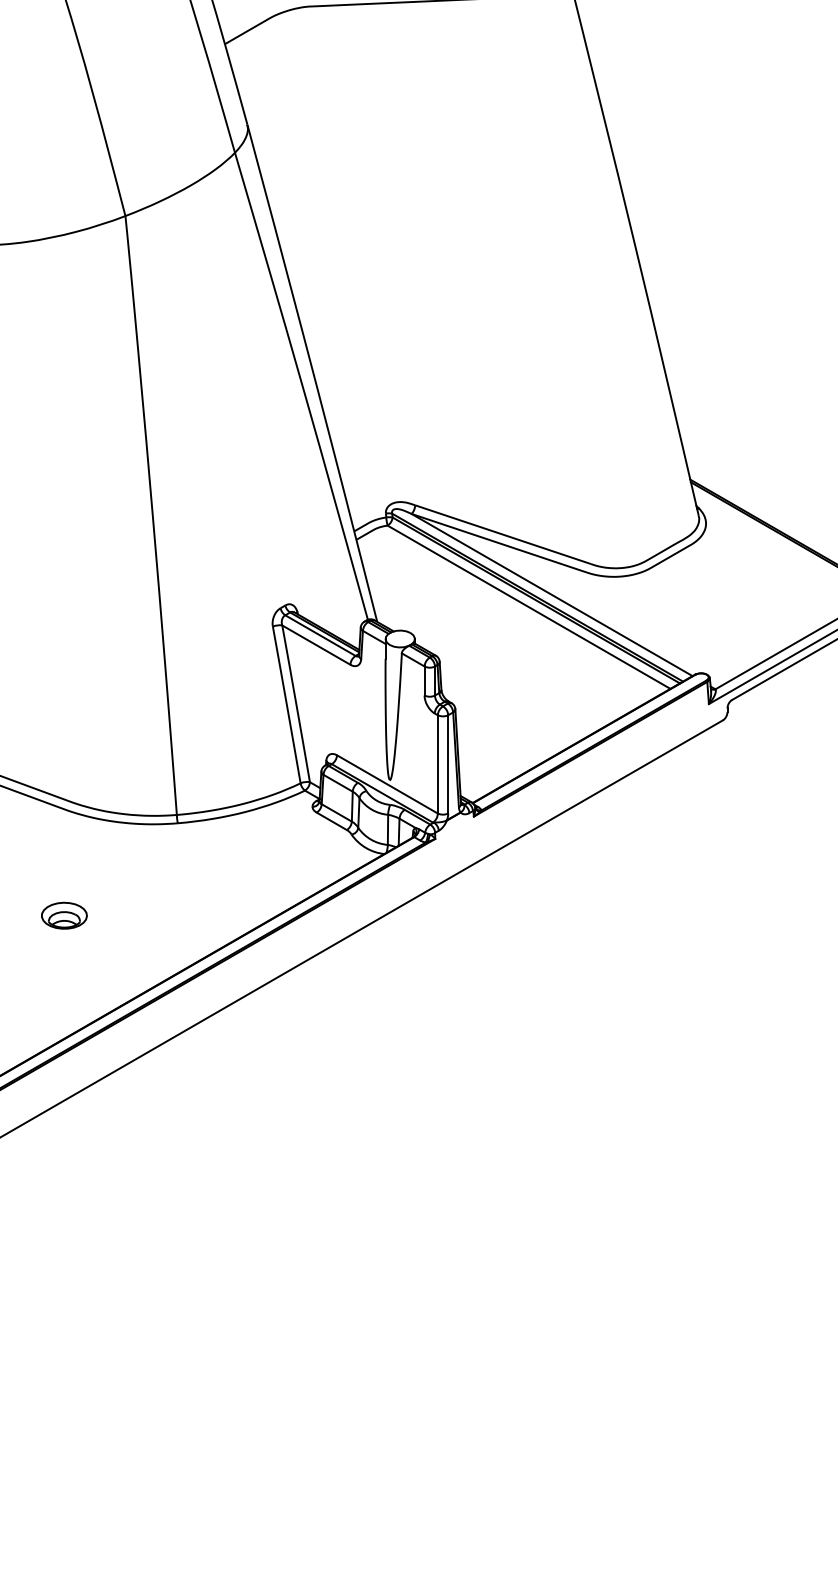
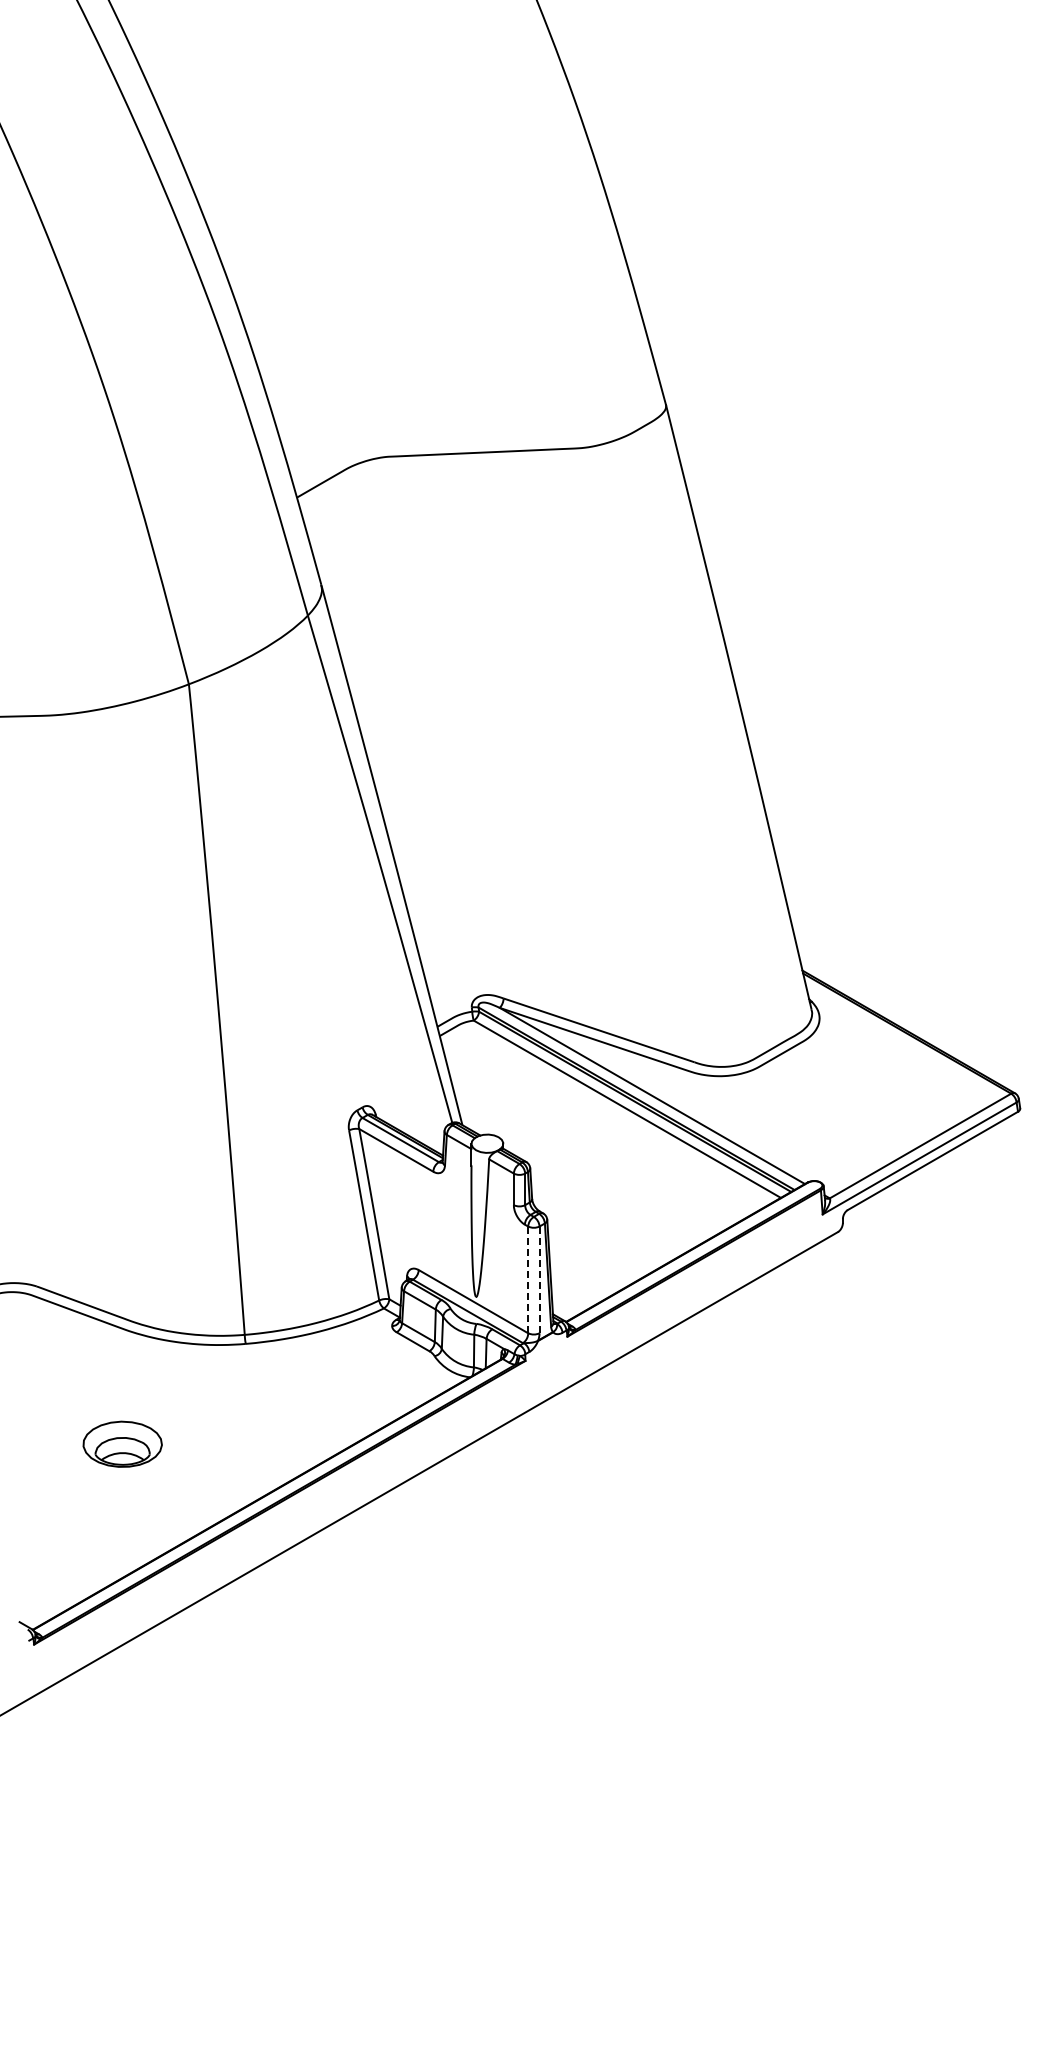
line: (448, 763) -> (539, 1279), solid -> dashed
line: (438, 764) -> (528, 1280), solid -> dashed
part: (64, 915) -> (122, 1444), size x1.6

